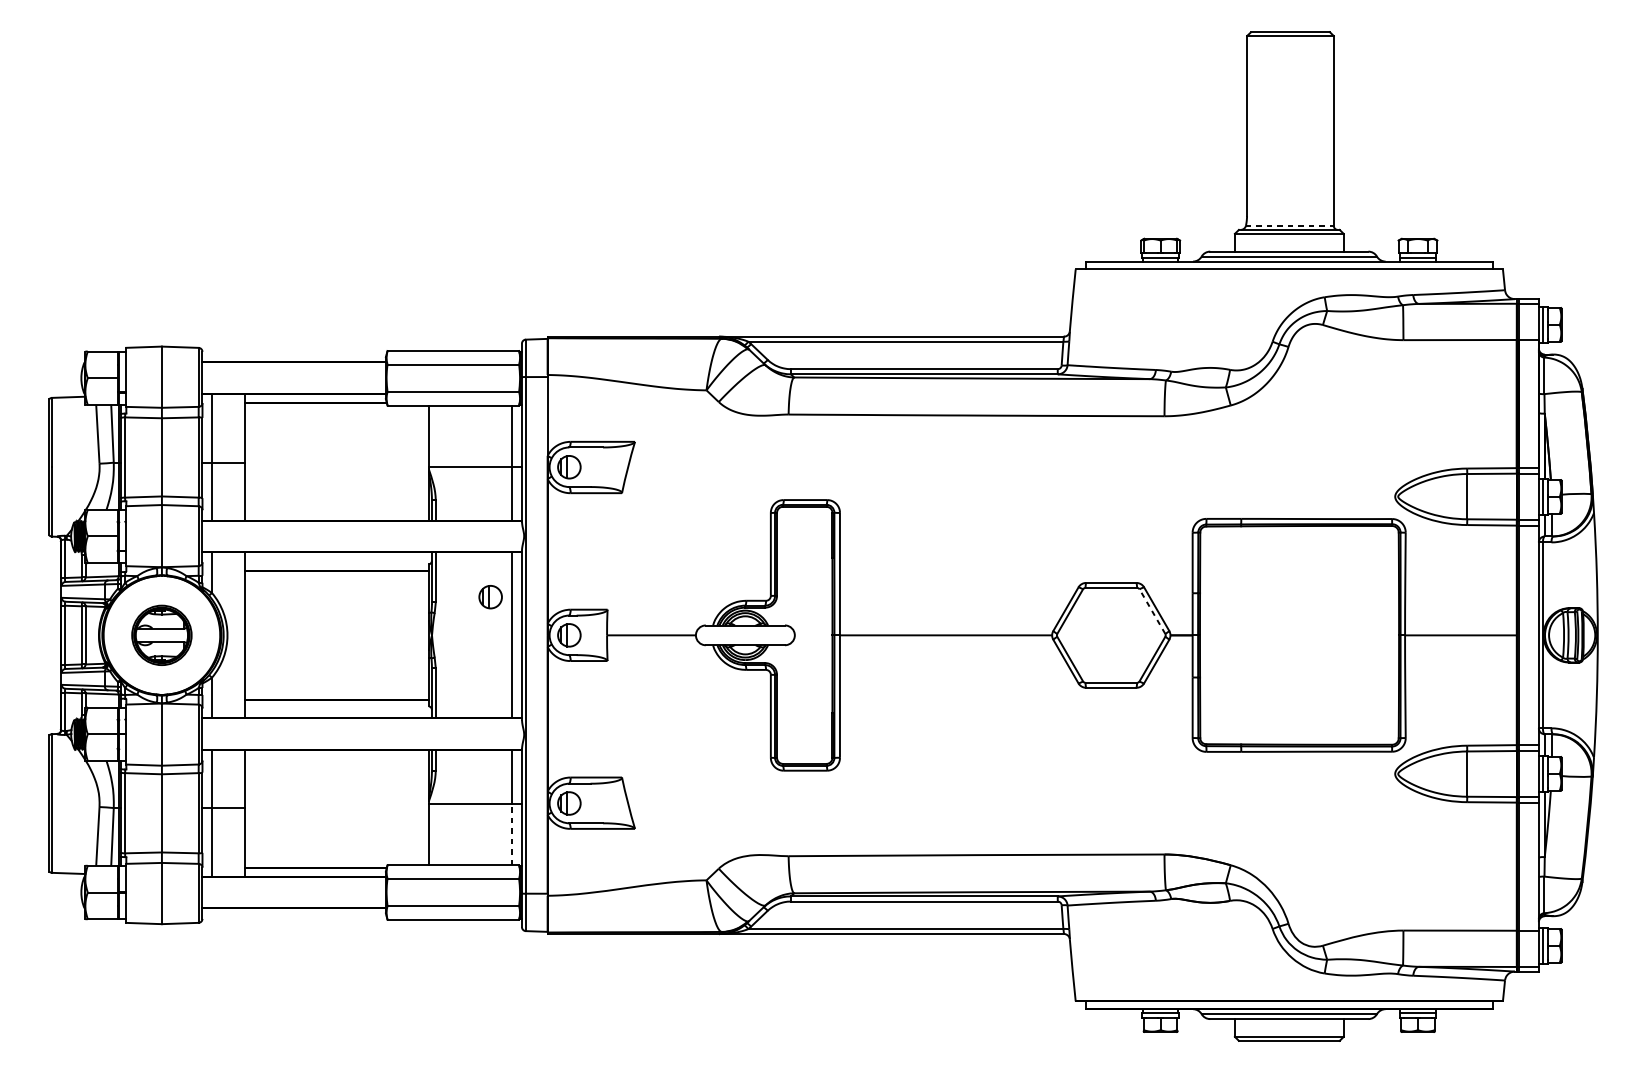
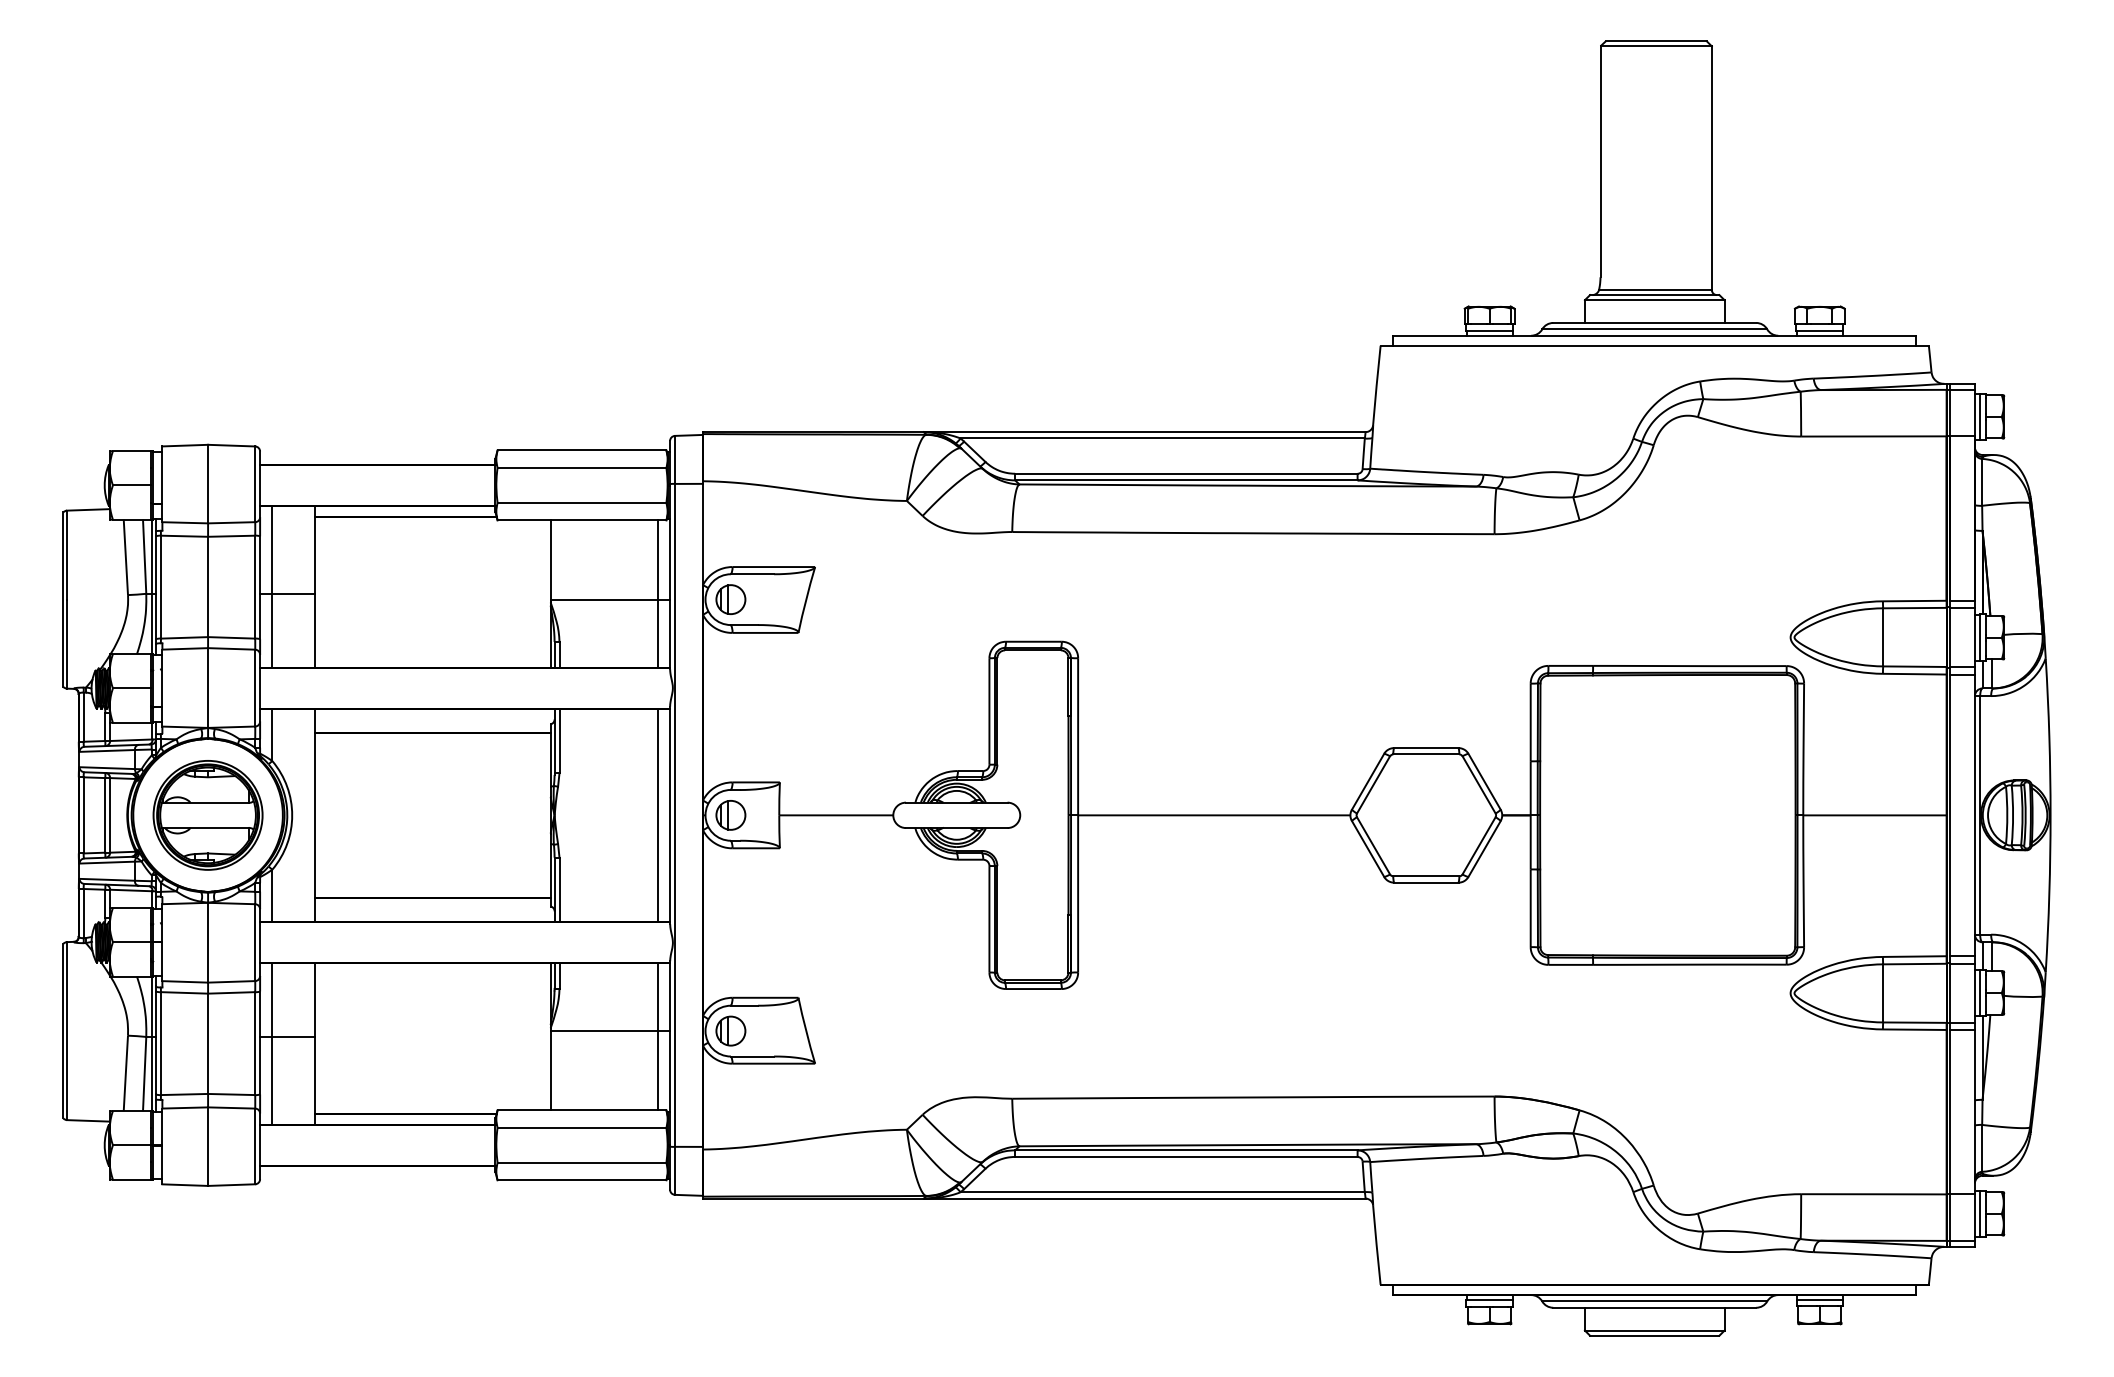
line: (1289, 226) -> (1655, 290), dashed -> solid
part: (490, 597) -> (629, 766), removed
line: (1152, 611) -> (1479, 784), dashed -> solid
part: (161, 635) -> (207, 815), size x1.43
line: (512, 834) -> (657, 1070), dashed -> solid

